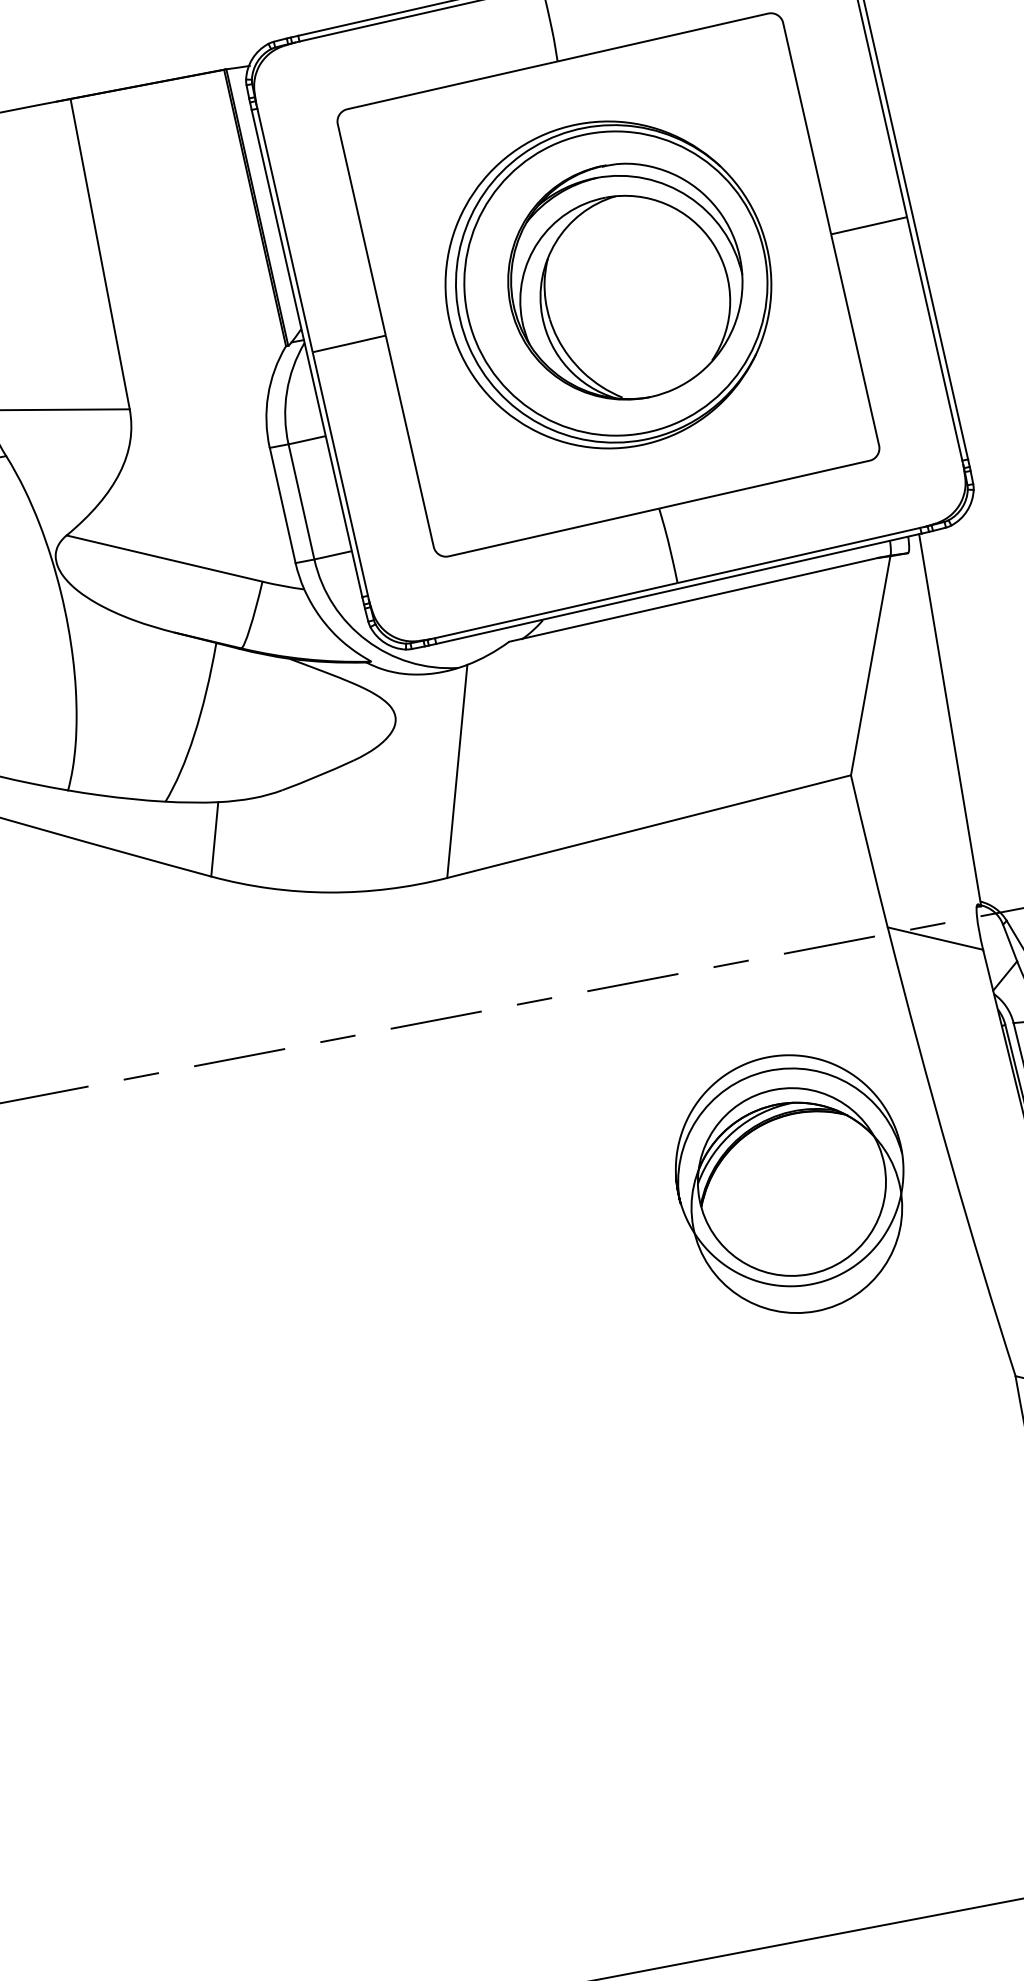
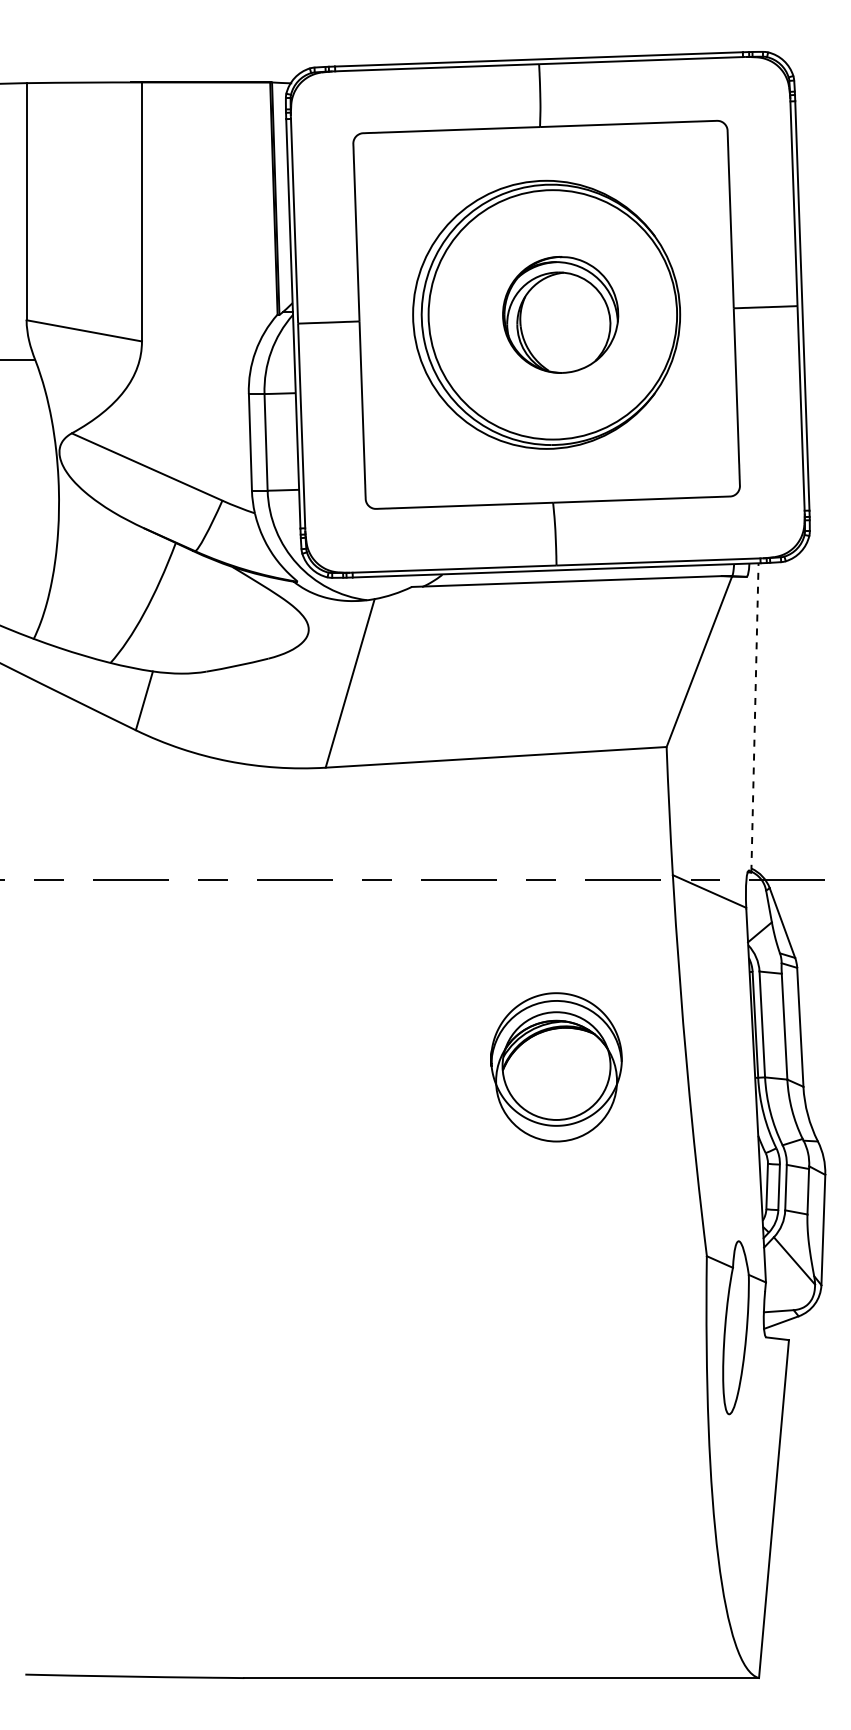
part: (624, 281) -> (560, 314), size x0.6
line: (949, 719) -> (754, 717), solid -> dashed
part: (792, 1184) -> (556, 1067), size x0.7

